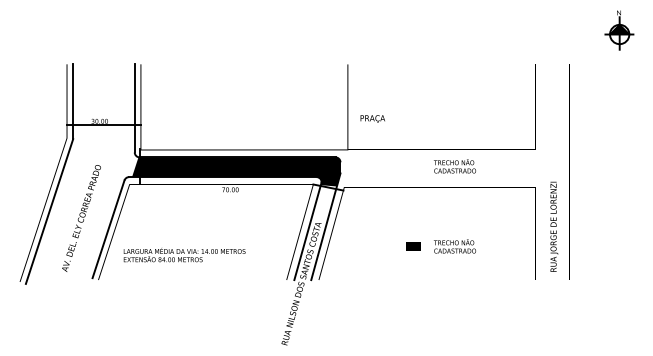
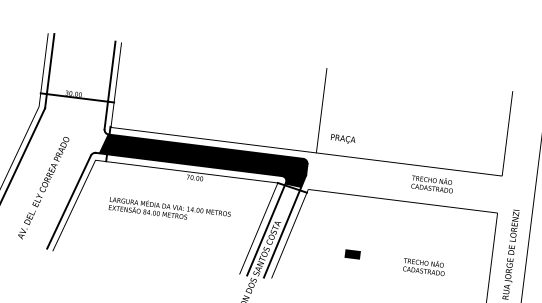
text: (372, 118) -> (342, 138), moved
text: (454, 166) -> (432, 184), moved
line: (413, 246) -> (352, 254), moved
text: (454, 246) -> (423, 266), moved
text: (184, 255) -> (169, 210), moved

